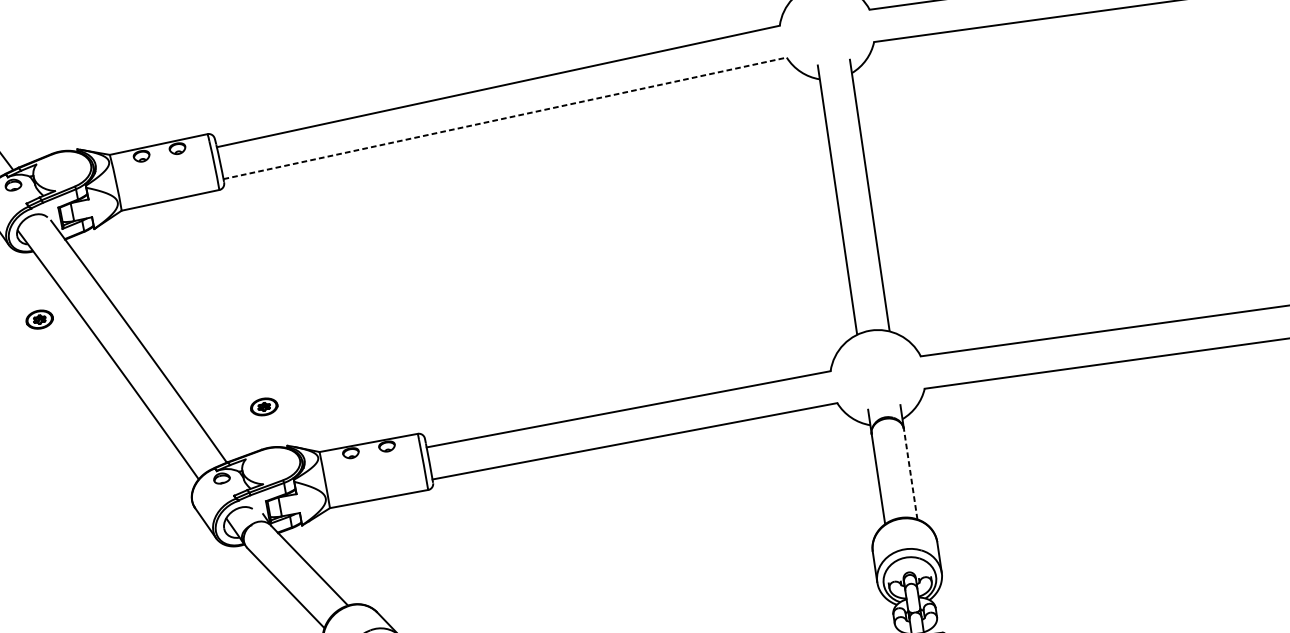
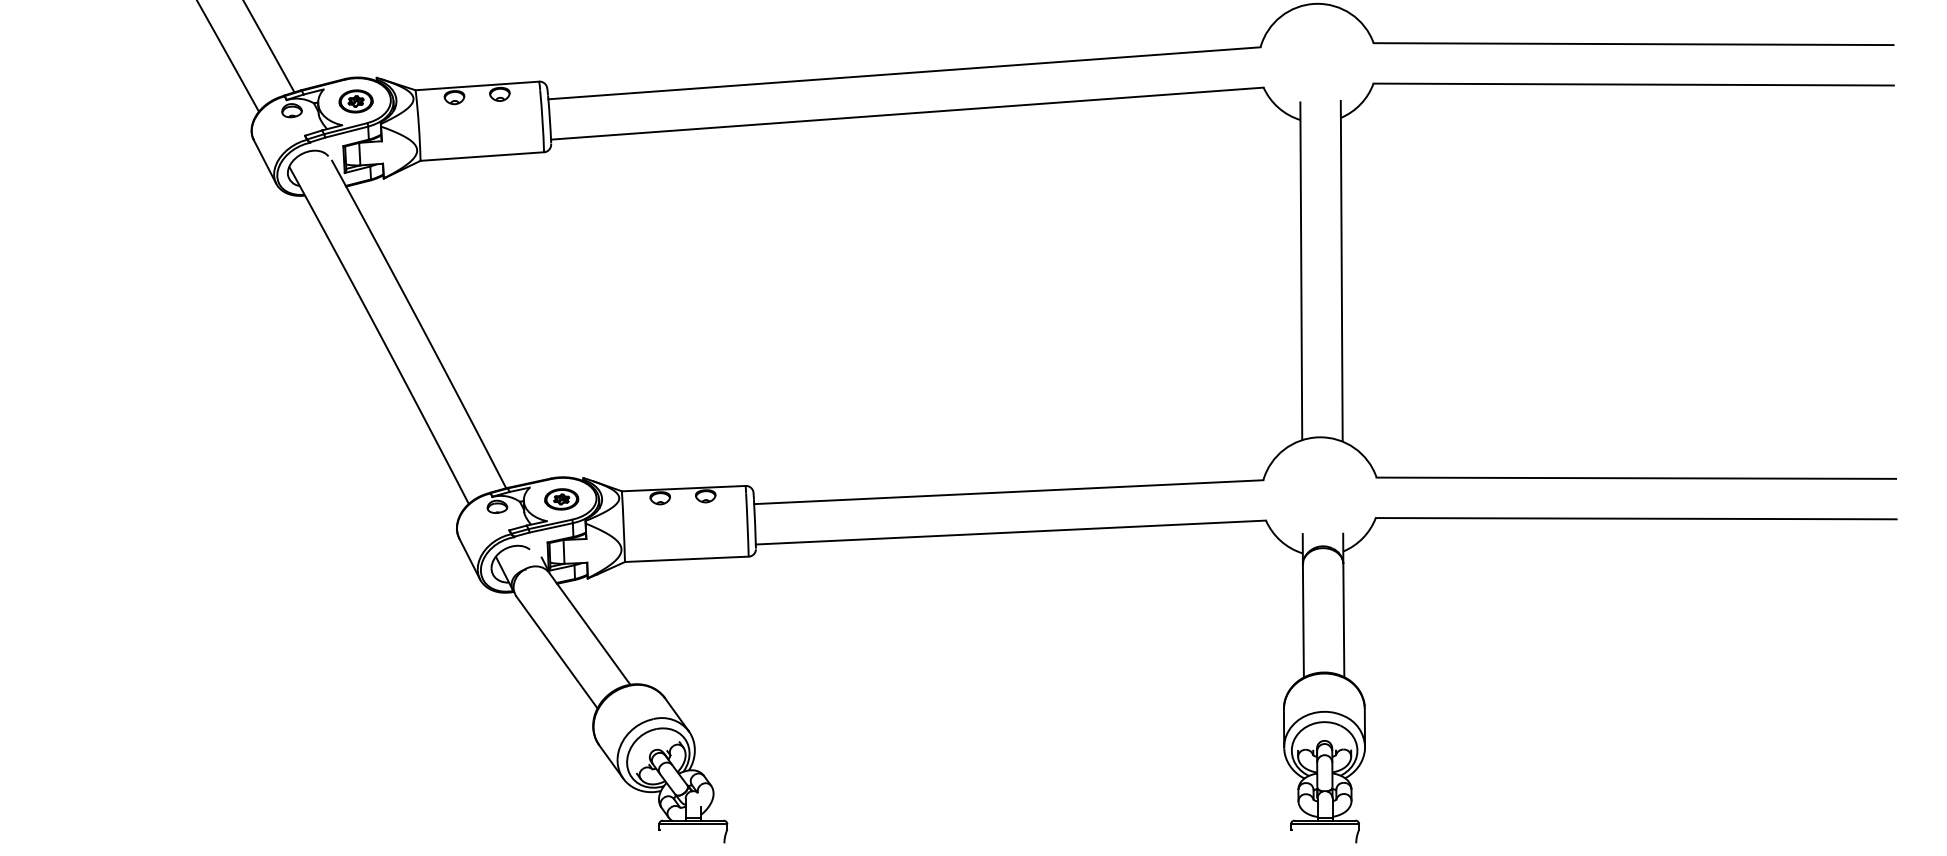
line: (505, 118) -> (907, 113), dashed -> solid
part: (39, 319) -> (355, 101), moved
part: (264, 407) -> (561, 499), moved
line: (910, 474) -> (1343, 620), dashed -> solid

